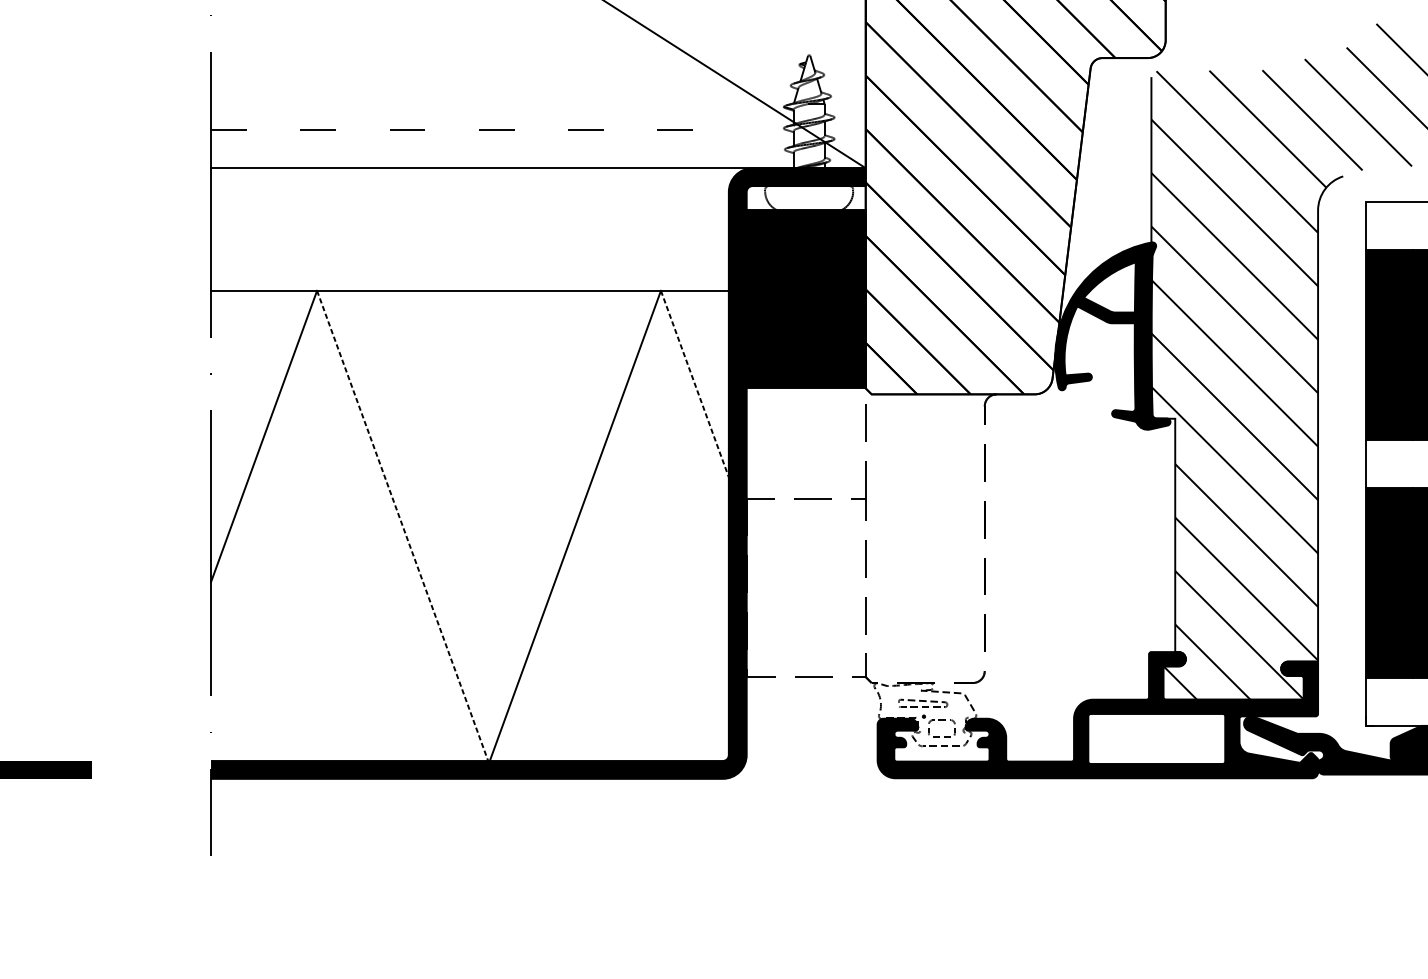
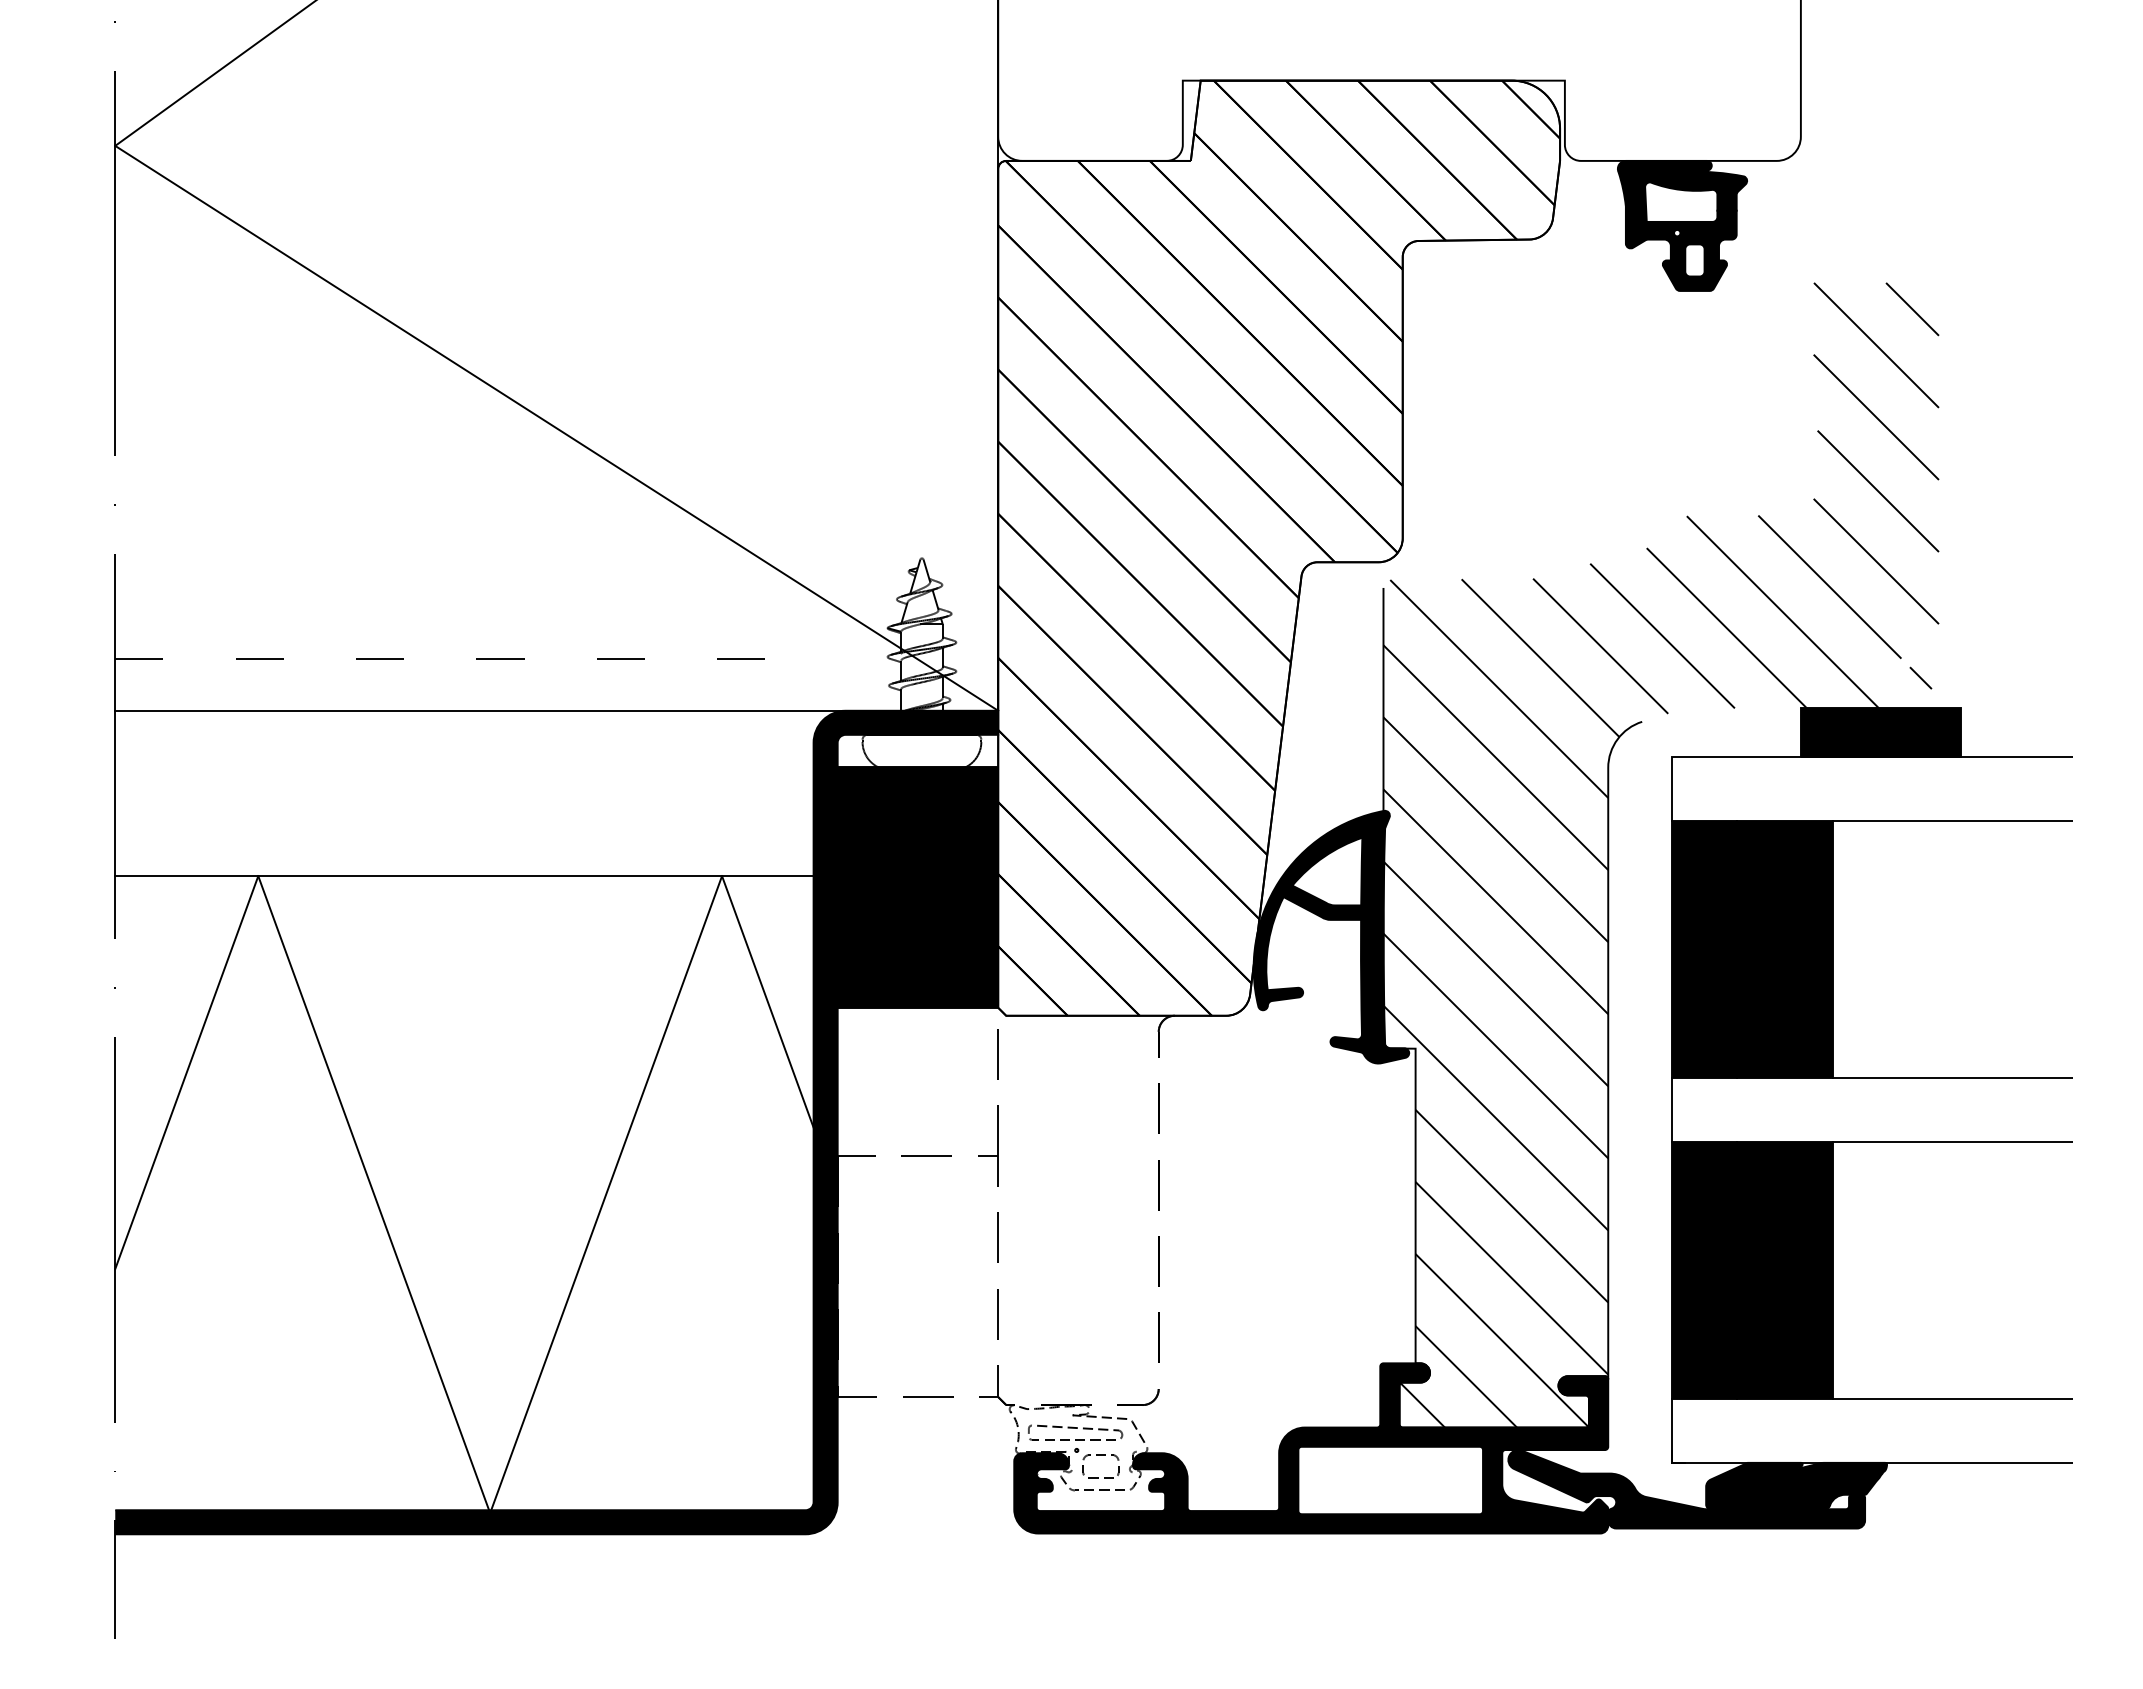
line: (694, 383) -> (767, 1001), dashed -> solid
line: (402, 526) -> (373, 1193), dashed -> solid
part: (923, 703) -> (1075, 1432), size x1.43

